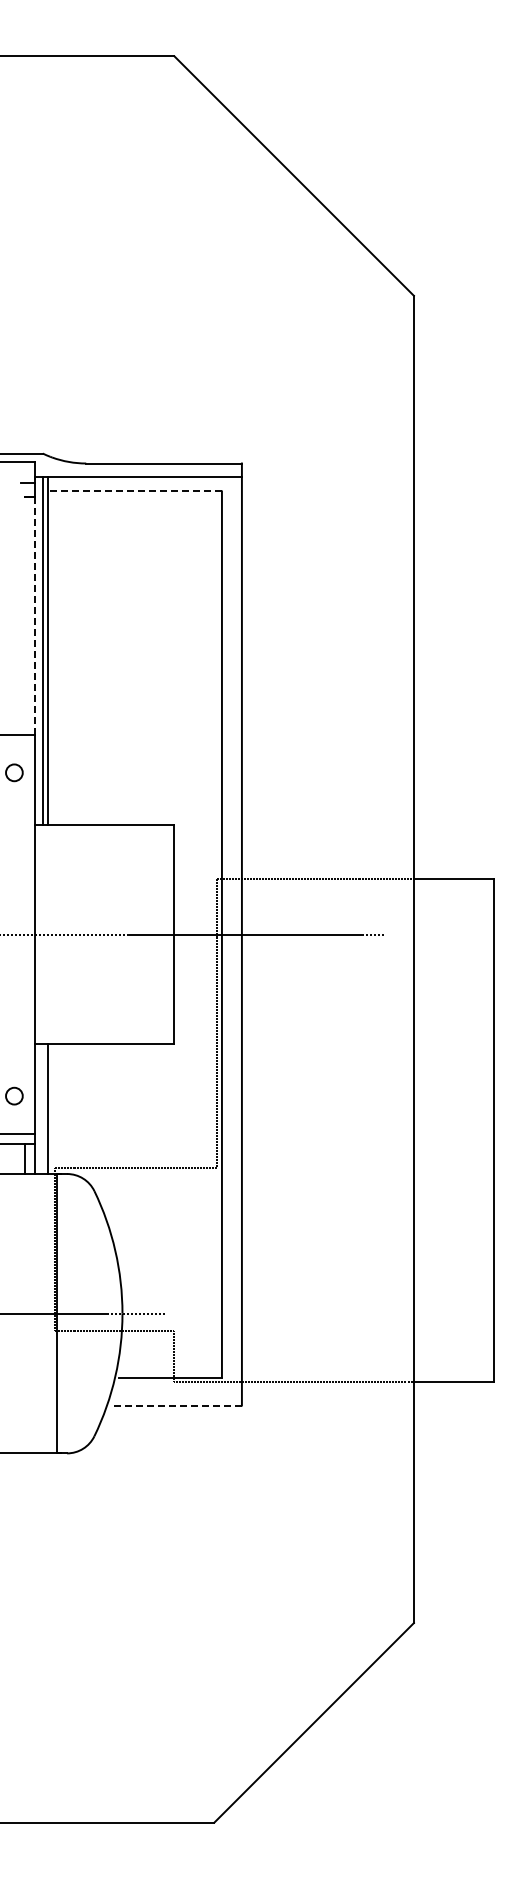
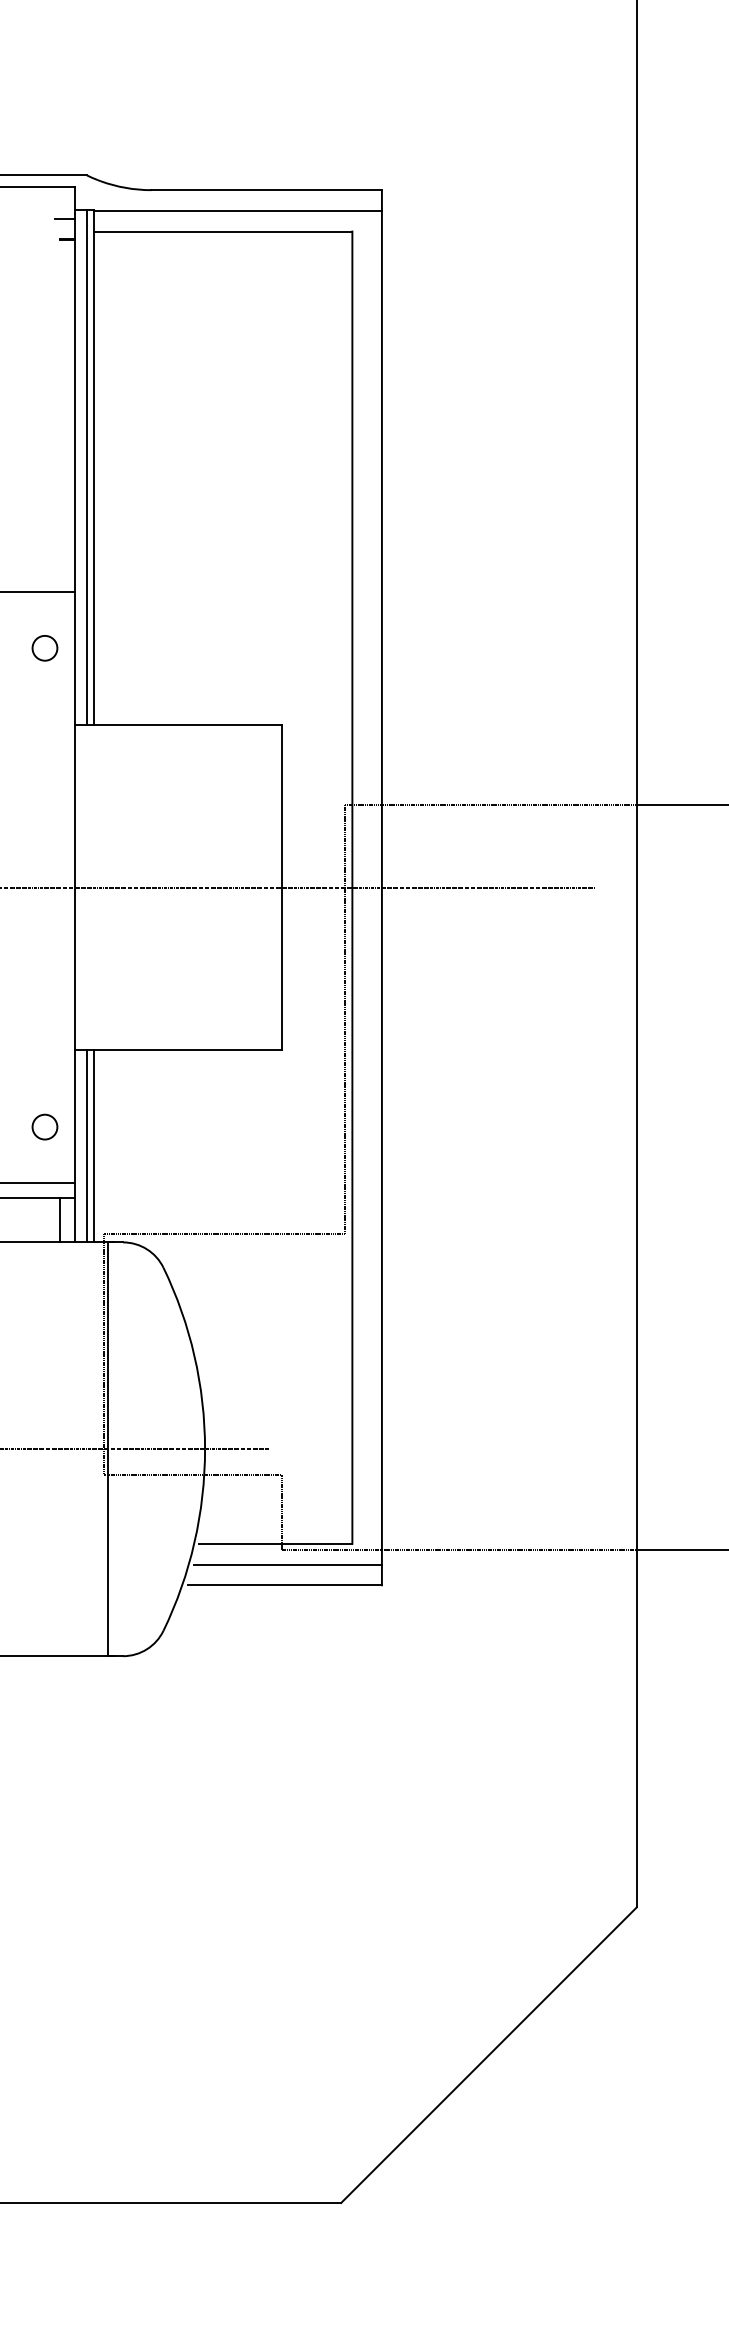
line: (134, 491) -> (222, 231), dashed -> solid
line: (34, 615) -> (74, 415), dashed -> solid
line: (42, 1109) -> (86, 1146), added
line: (178, 1391) -> (288, 1564), added
line: (176, 1405) -> (285, 1585), dashed -> solid

